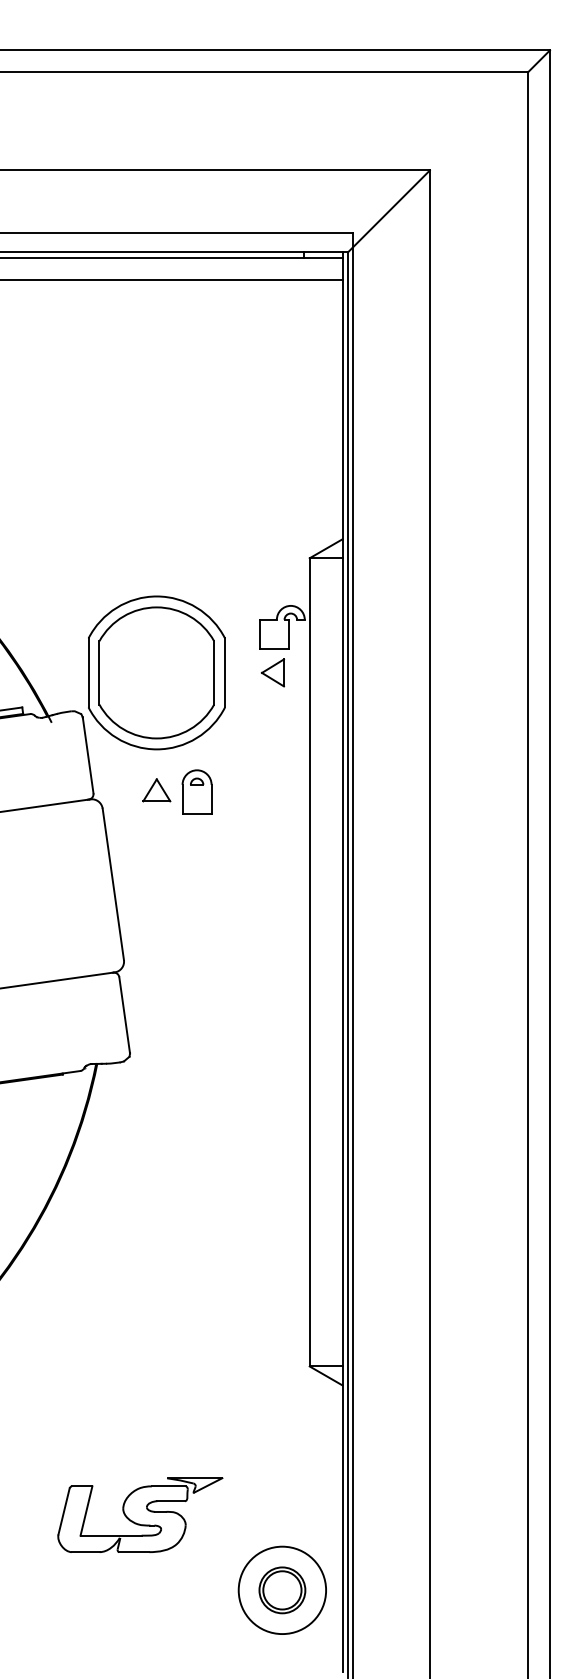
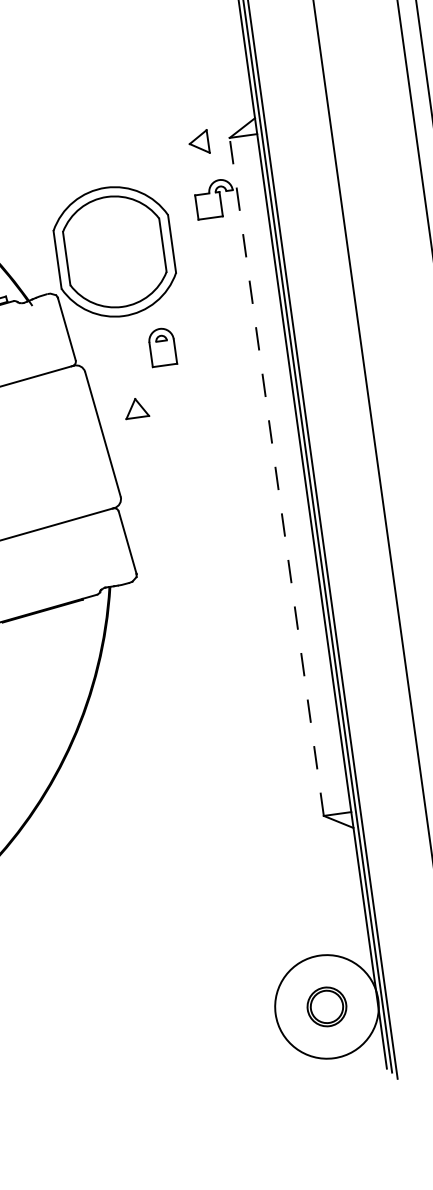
part: (272, 672) -> (198, 142), moved
part: (156, 790) -> (136, 408), moved
line: (309, 961) -> (276, 476), solid -> dashed
part: (140, 1514) -> (199, 959), removed
circle: (282, 1590) -> (327, 1007), size x1.4

